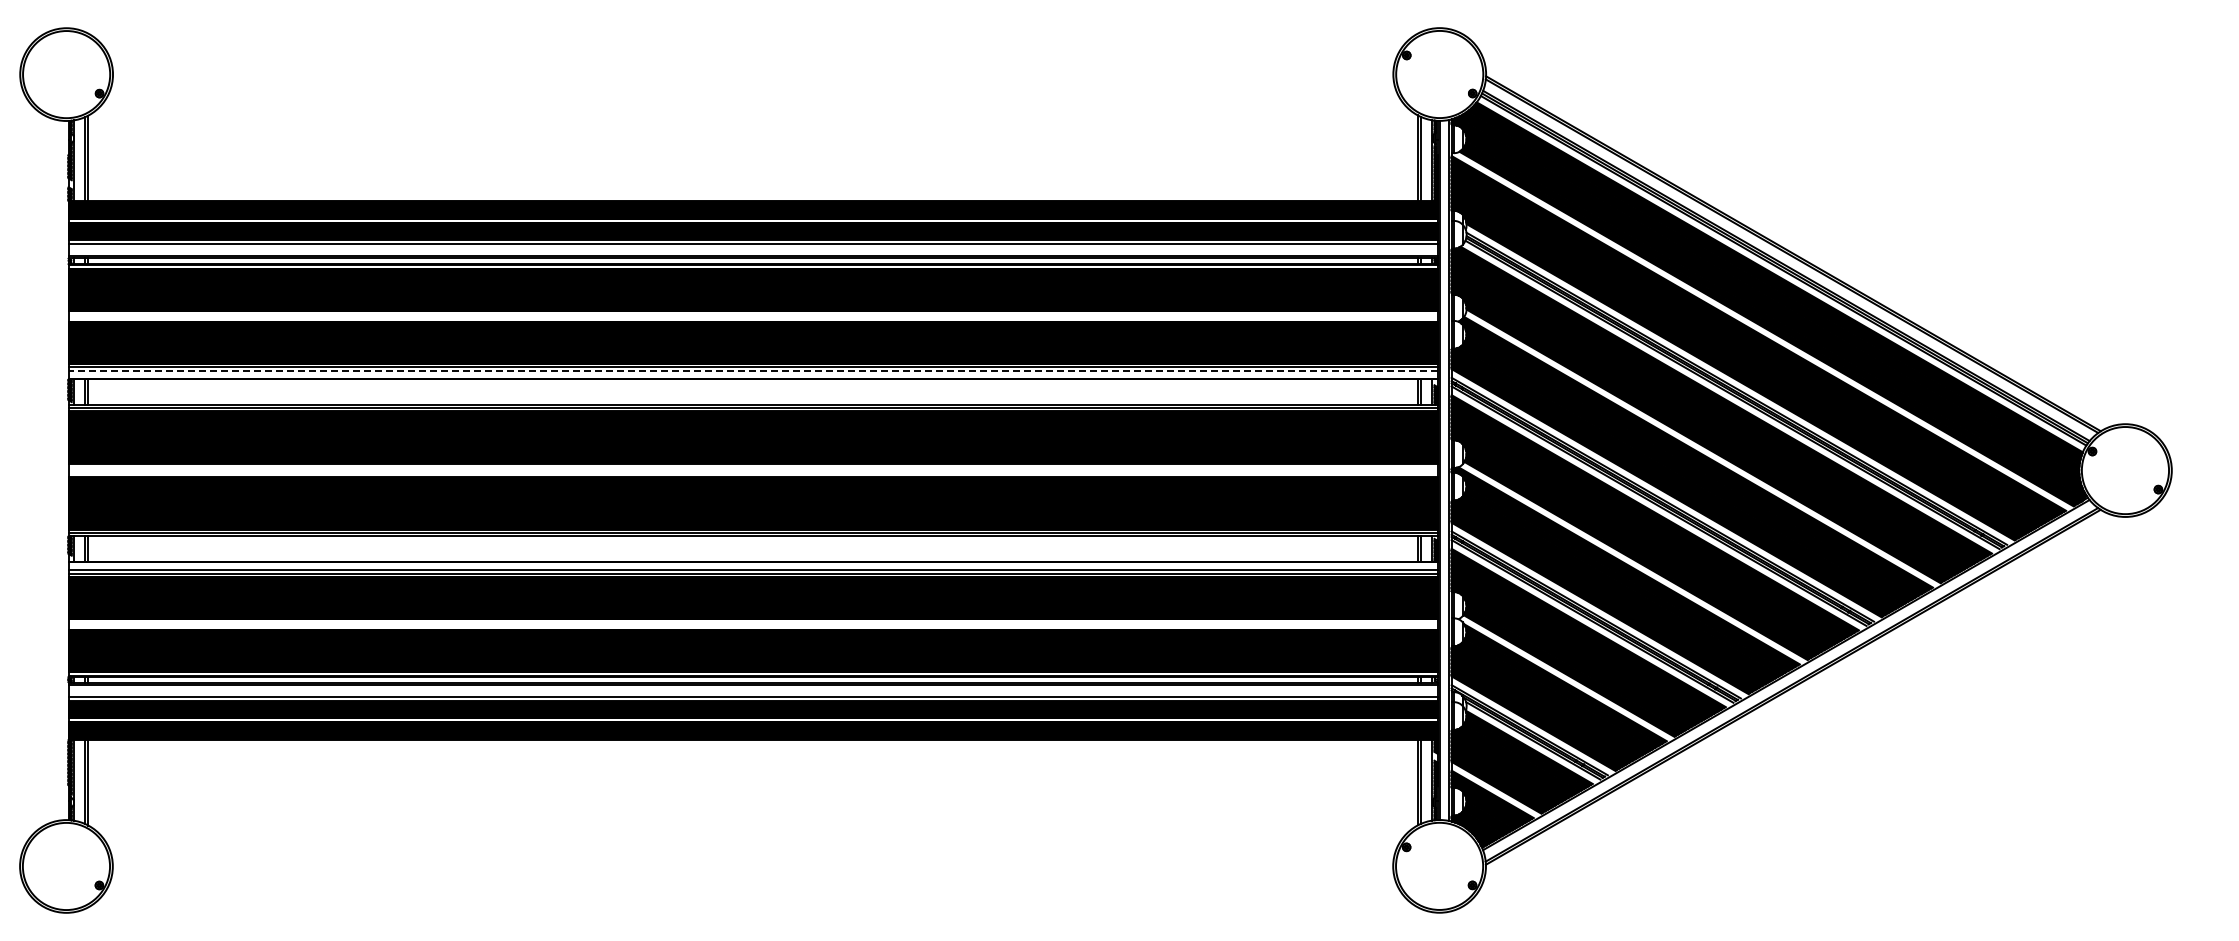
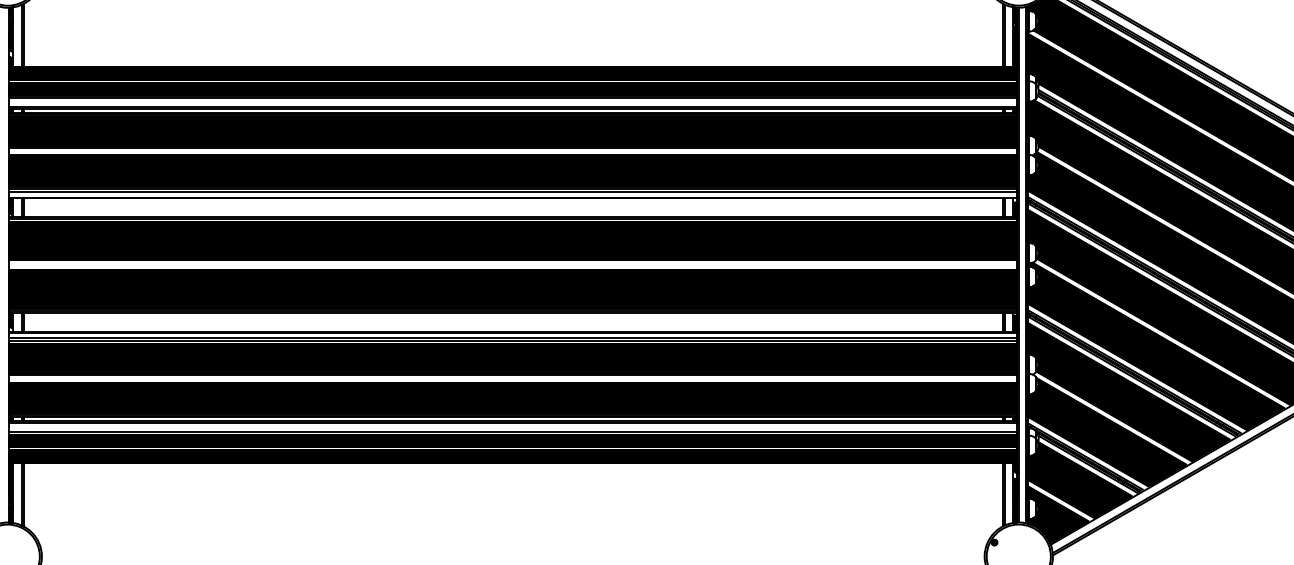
line: (753, 371) -> (513, 192), dashed -> solid

